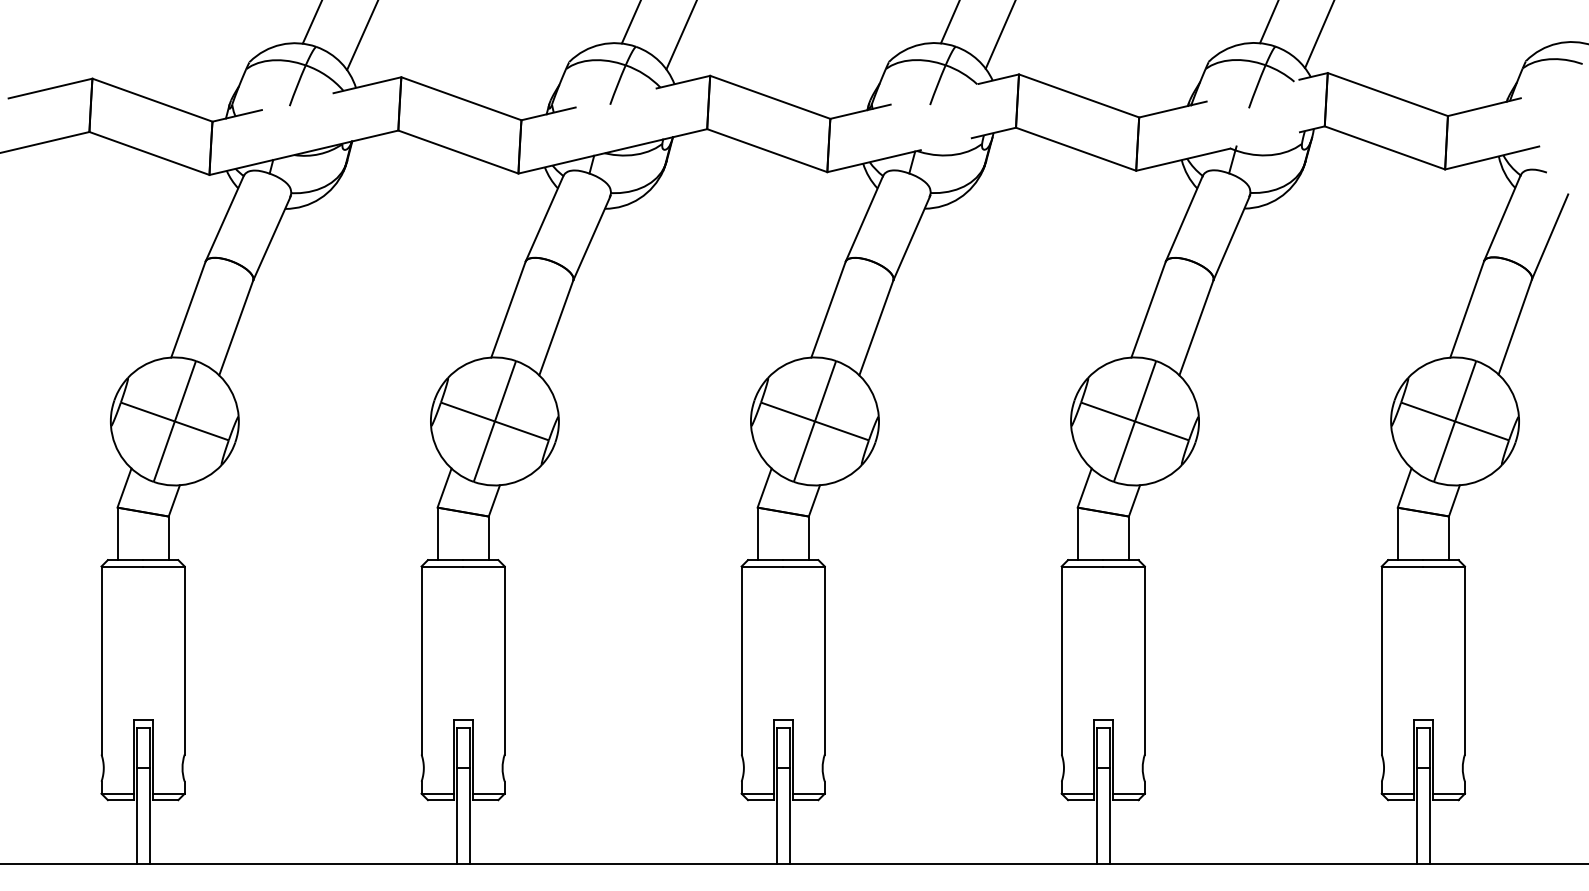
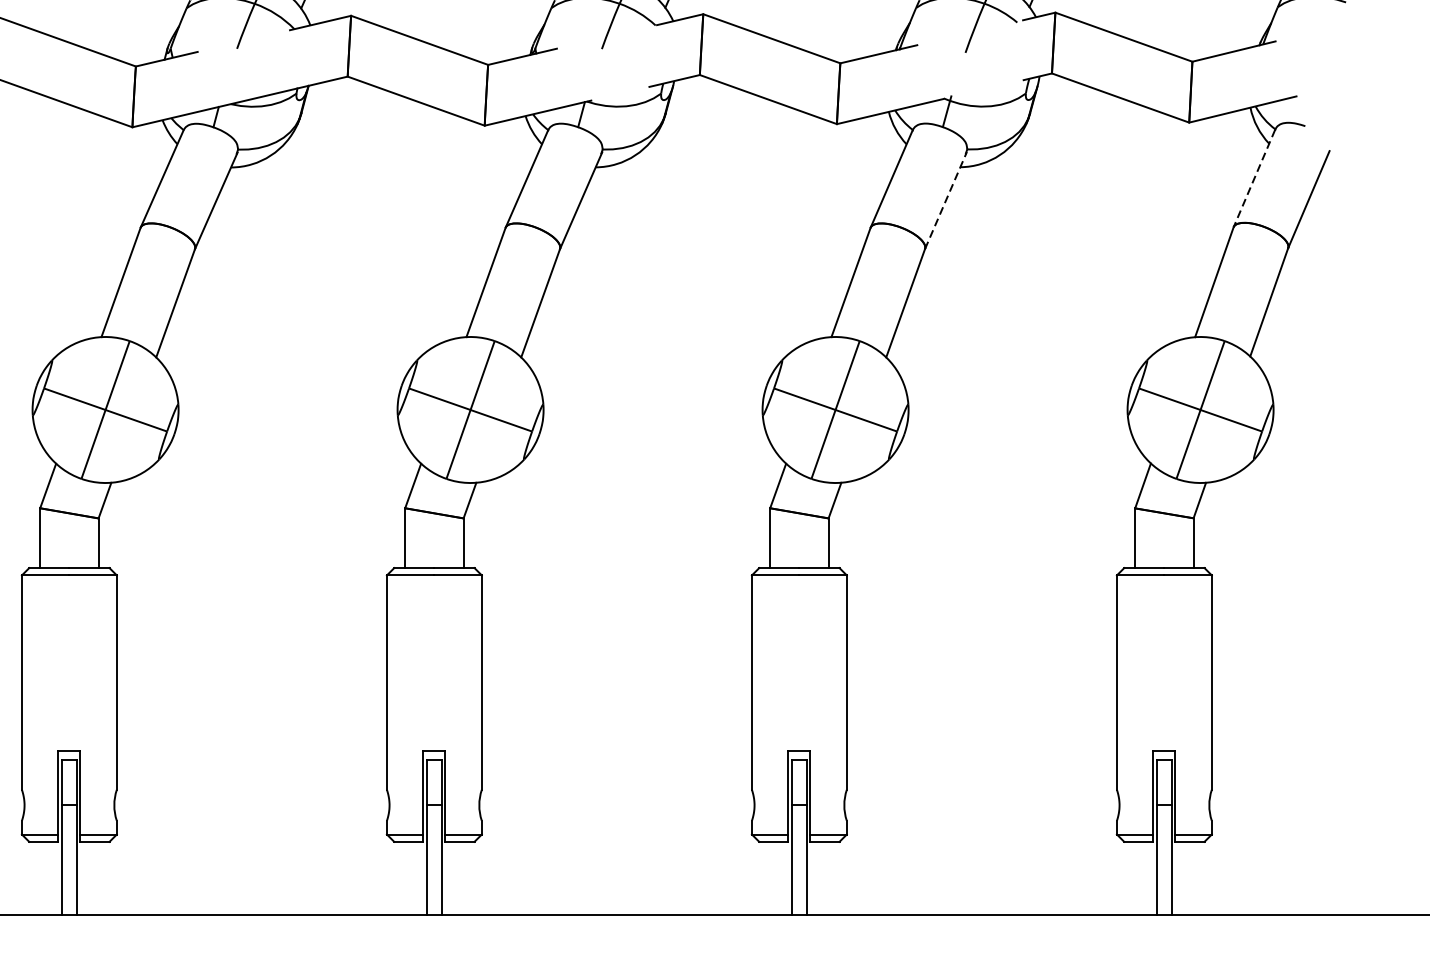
line: (1502, 218) -> (1254, 178), solid -> dashed
line: (1232, 237) -> (946, 200), solid -> dashed

